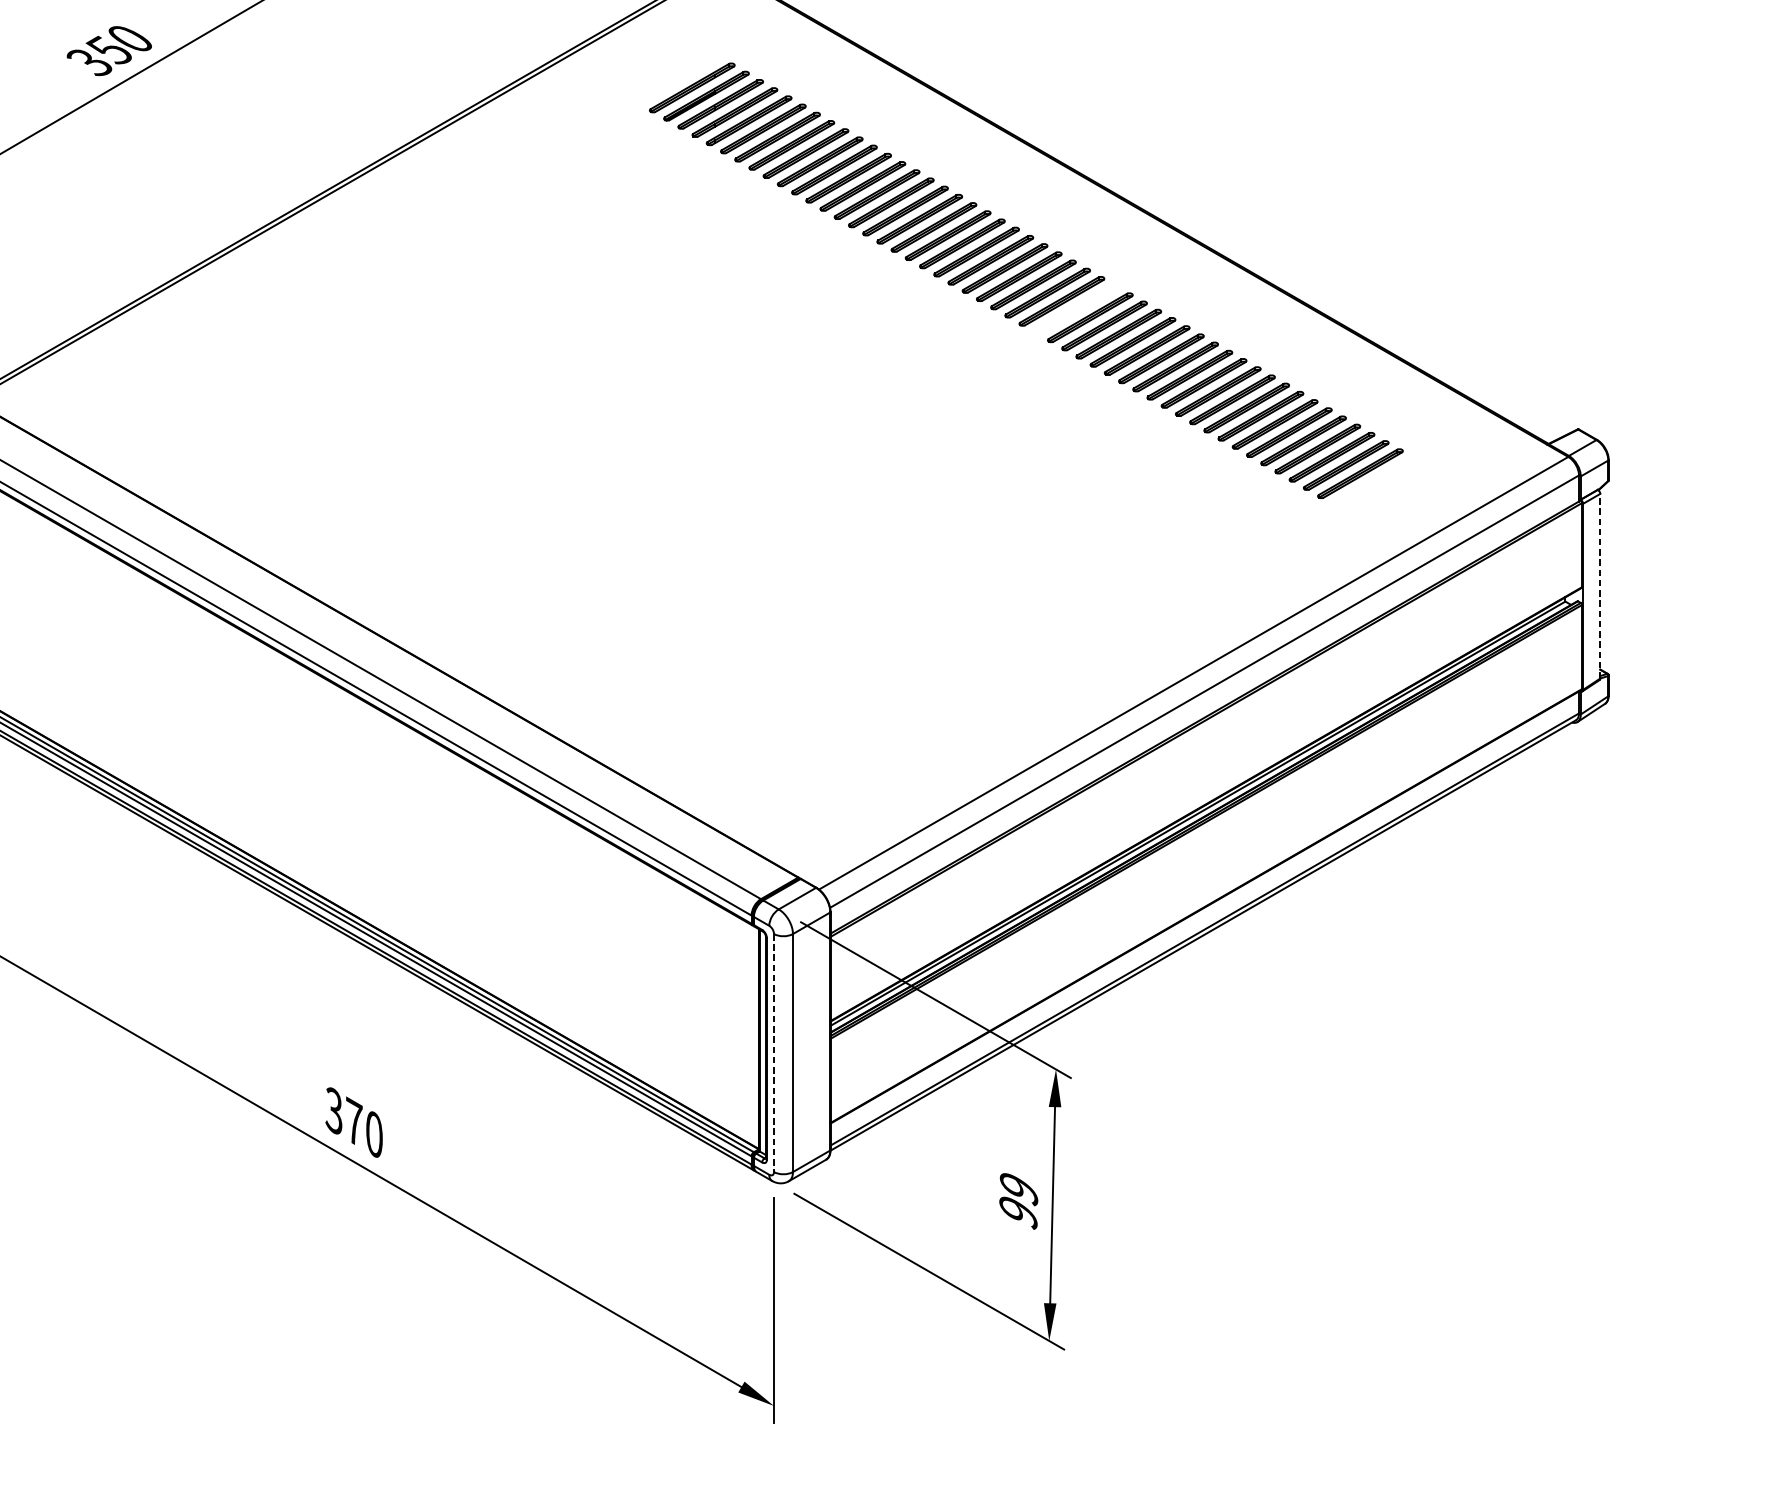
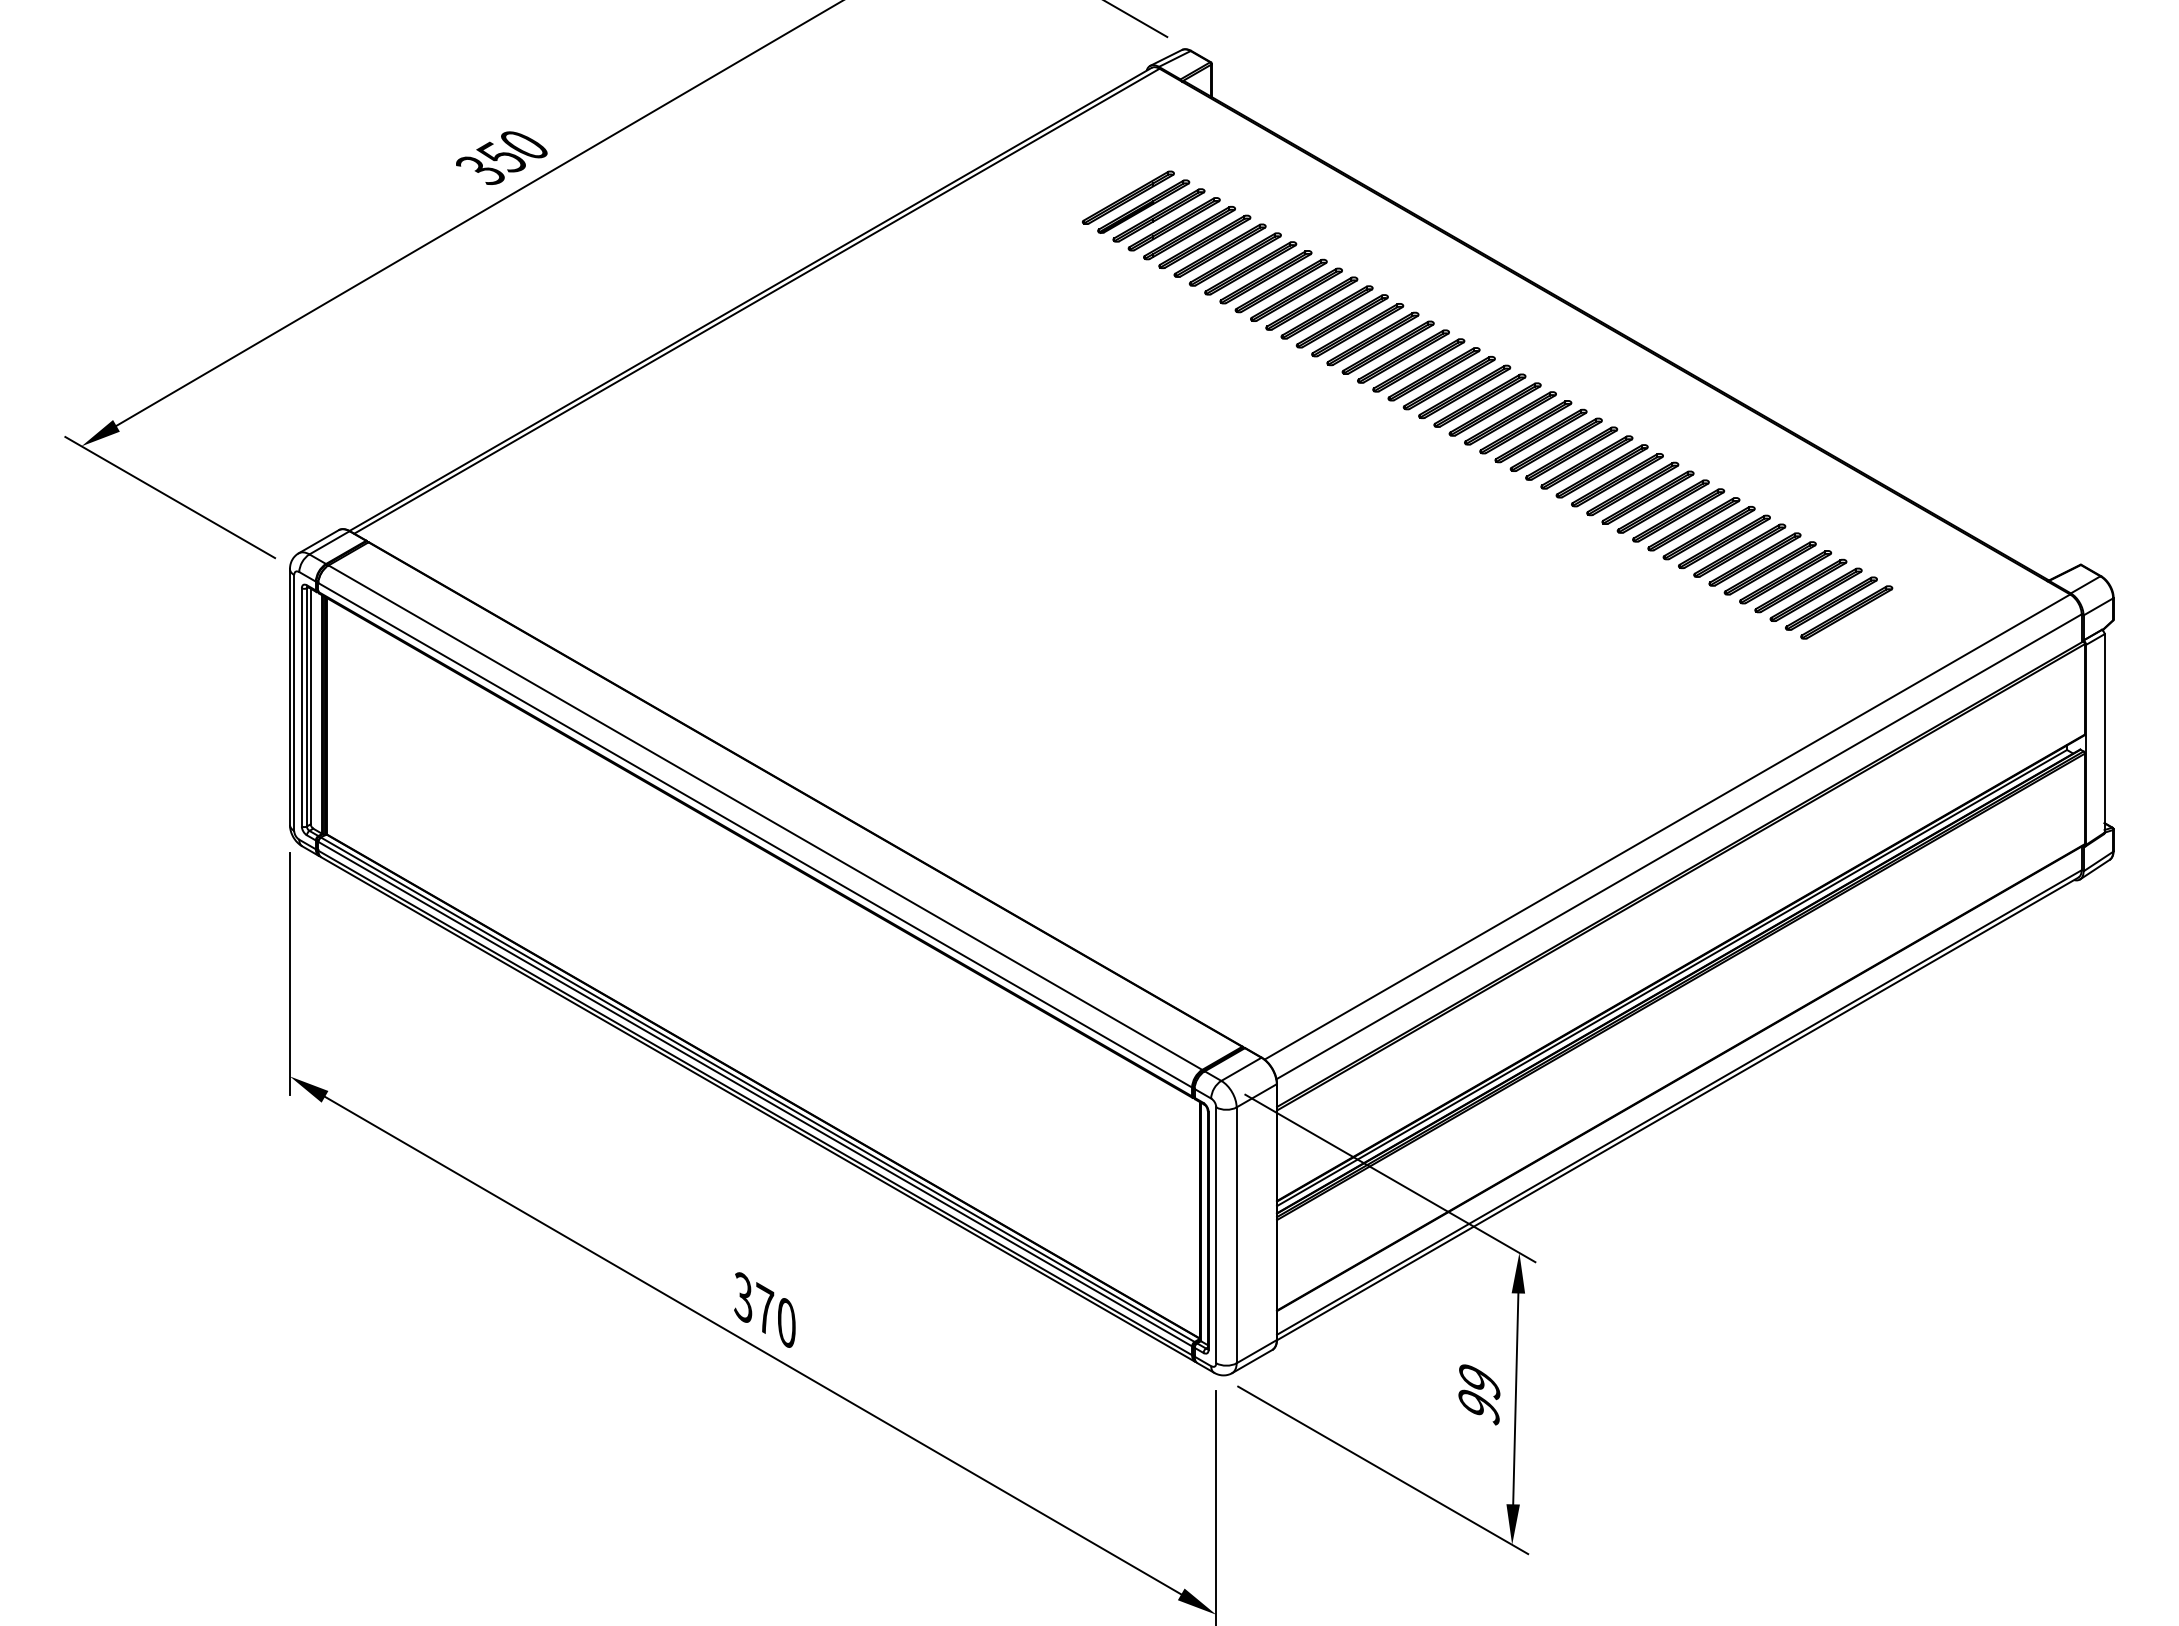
part: (1075, 309) -> (1540, 435), added
line: (1600, 585) -> (2104, 732), dashed -> solid
line: (774, 1053) -> (1216, 1235), dashed -> solid

